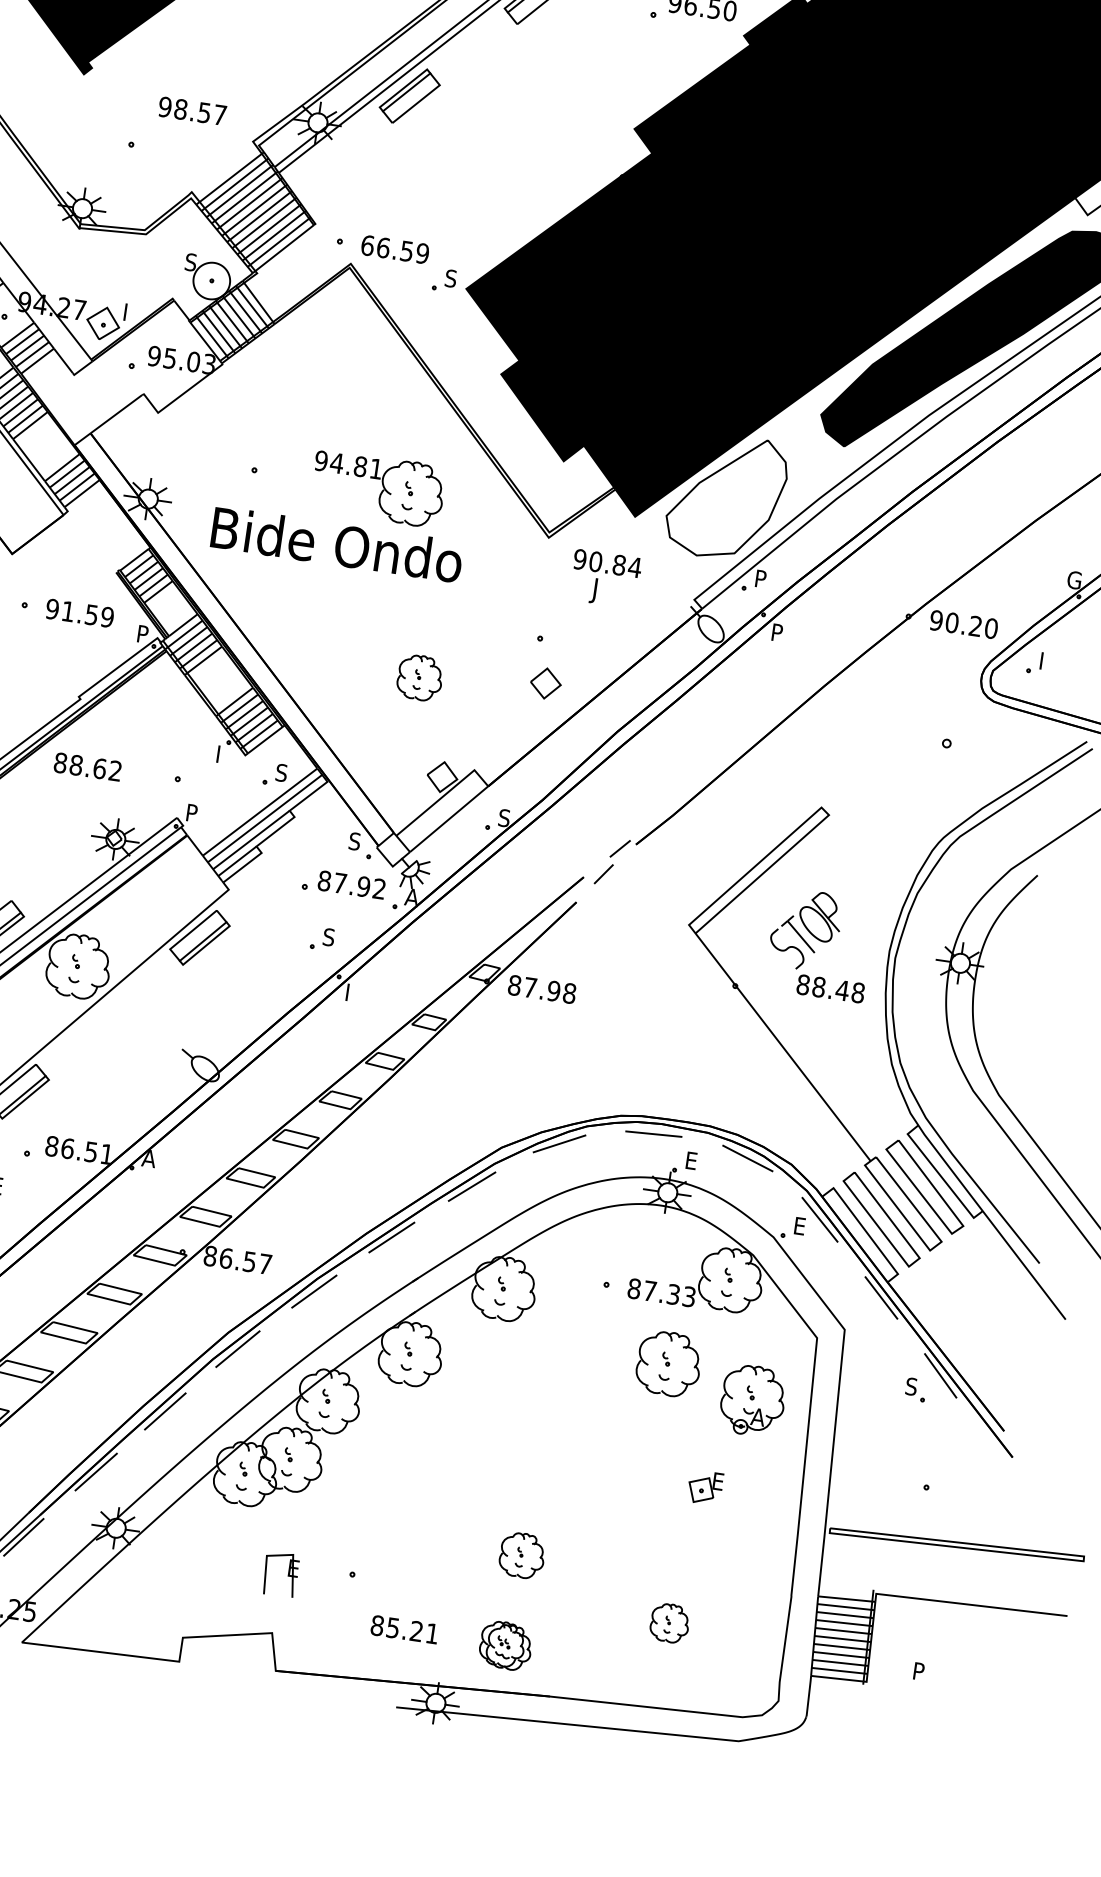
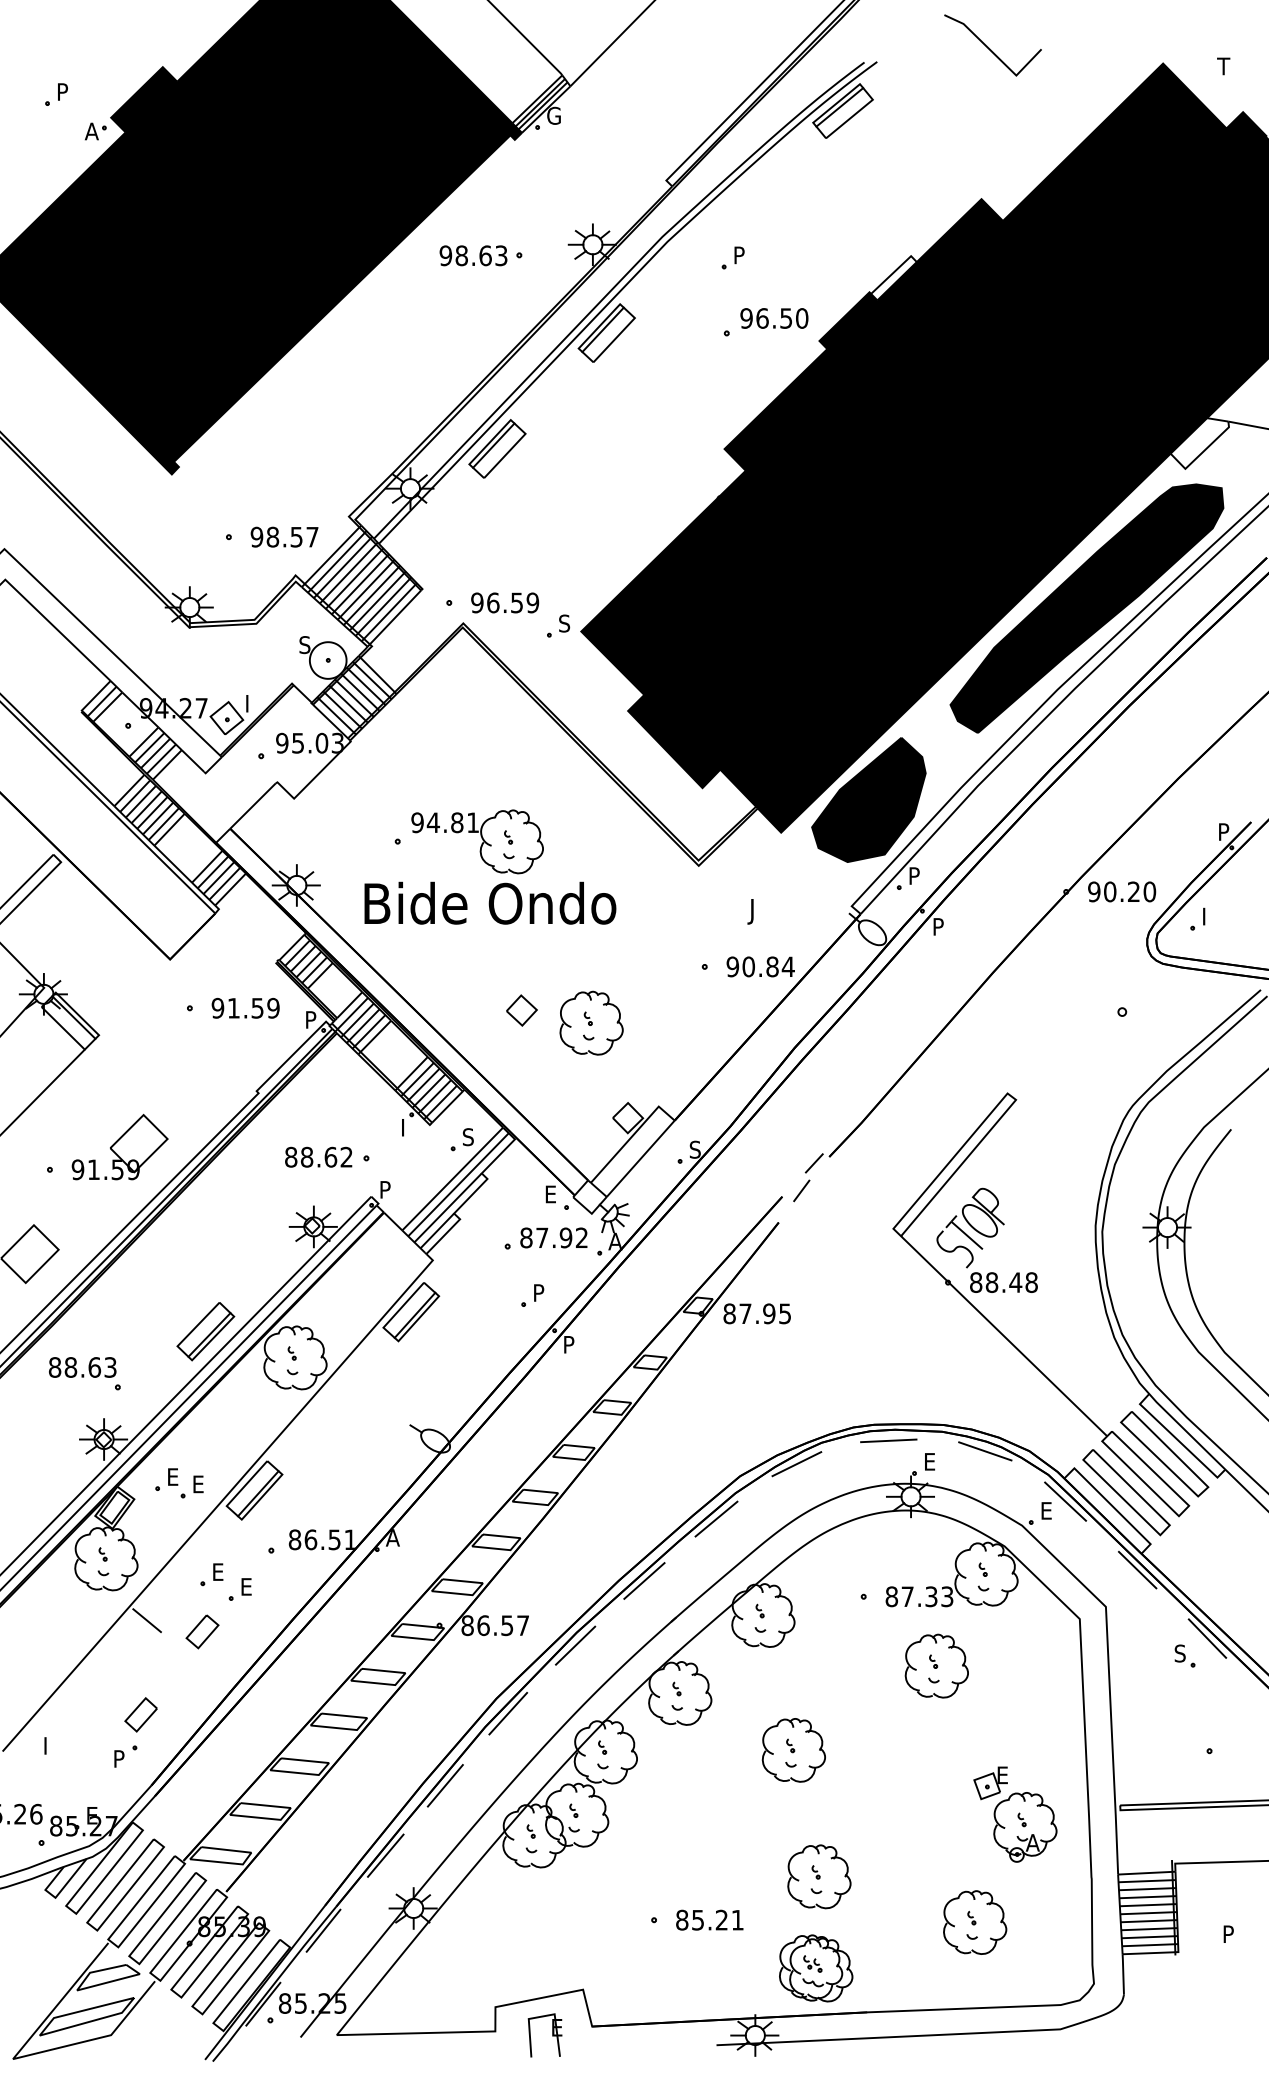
text: (192, 110) -> (284, 536), moved
text: (367, 245) -> (477, 602), 66.59 -> 96.59
part: (377, 488) -> (477, 841), moved
fill: (726, 496) -> (868, 799), added
text: (607, 563) -> (760, 966), moved
text: (1073, 580) -> (1224, 832), G -> P
part: (420, 677) -> (591, 1022), size x1.43
part: (545, 683) -> (521, 1010), moved
text: (87, 766) -> (318, 1156), moved
text: (354, 841) -> (550, 1194), S -> E
text: (328, 937) -> (538, 1293), S -> P
part: (819, 943) -> (986, 1239), moved
text: (353, 989) -> (570, 1341), I -> P
text: (570, 993) -> (785, 1313), 87.98 -> 87.95
part: (753, 1400) -> (1025, 1827), moved
part: (514, 1426) -> (793, 1750), added
part: (522, 1555) -> (819, 1876), size x1.43
part: (288, 1575) -> (552, 2035), moved
part: (670, 1623) -> (975, 1922), size x1.67
text: (404, 1628) -> (709, 1919), moved
part: (506, 1645) -> (816, 1968), size x1.43

